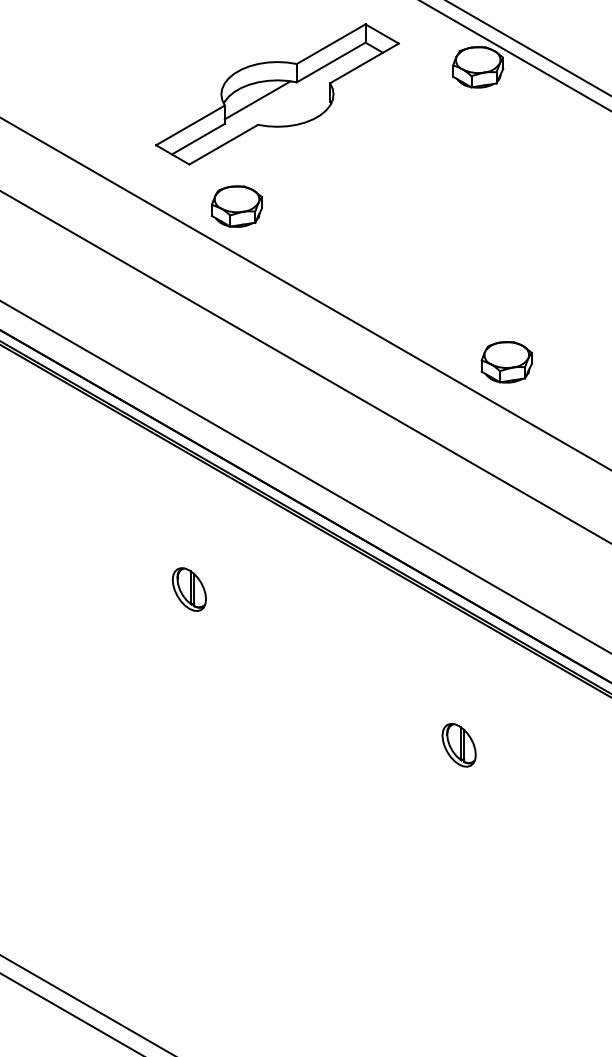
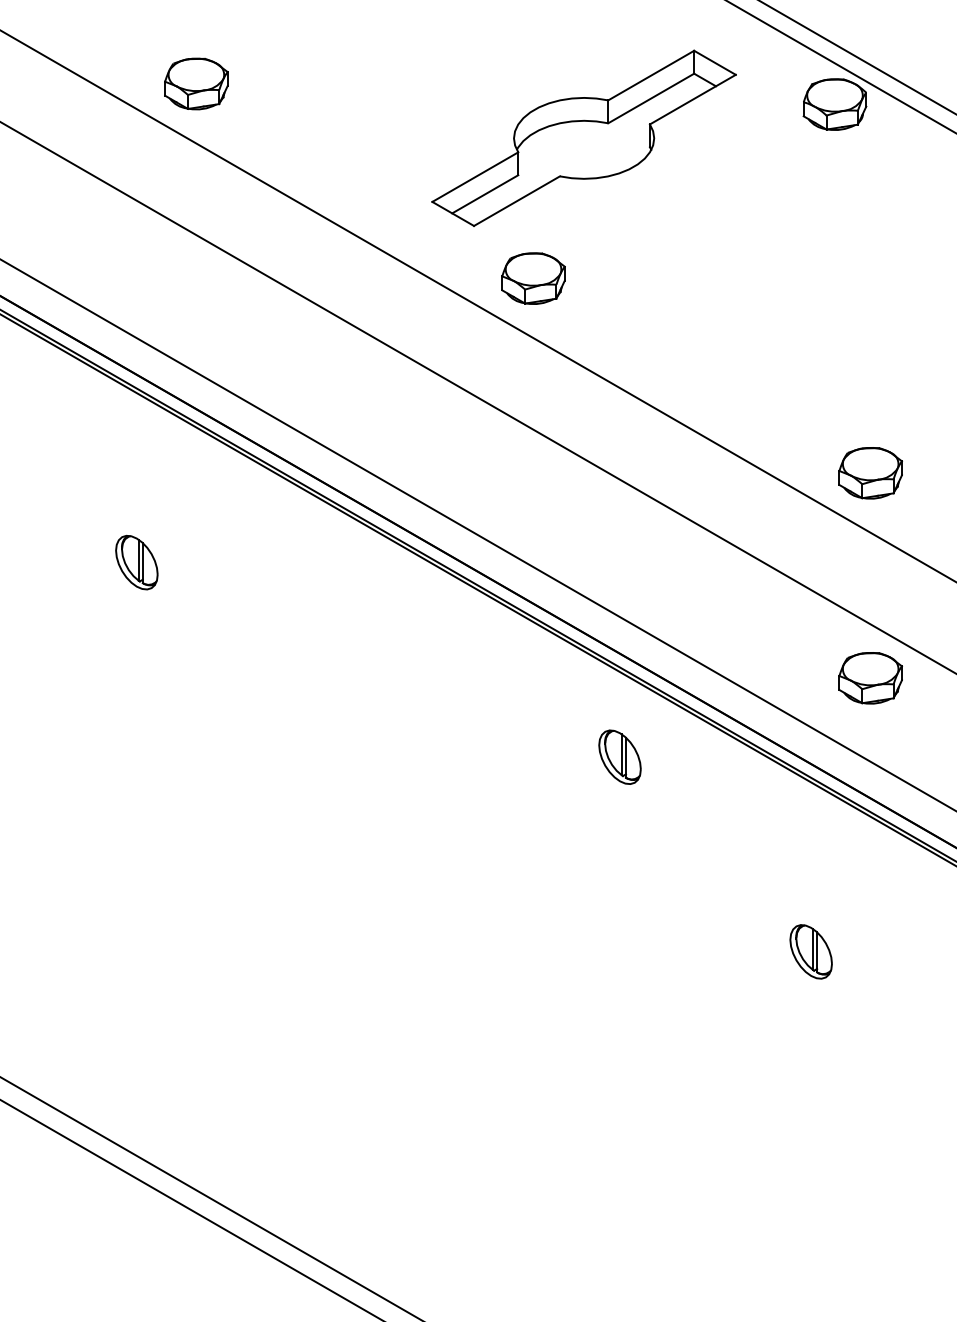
line: (257, 100) -> (559, 145), removed
part: (506, 526) -> (870, 678), added
part: (188, 588) -> (619, 756), moved

